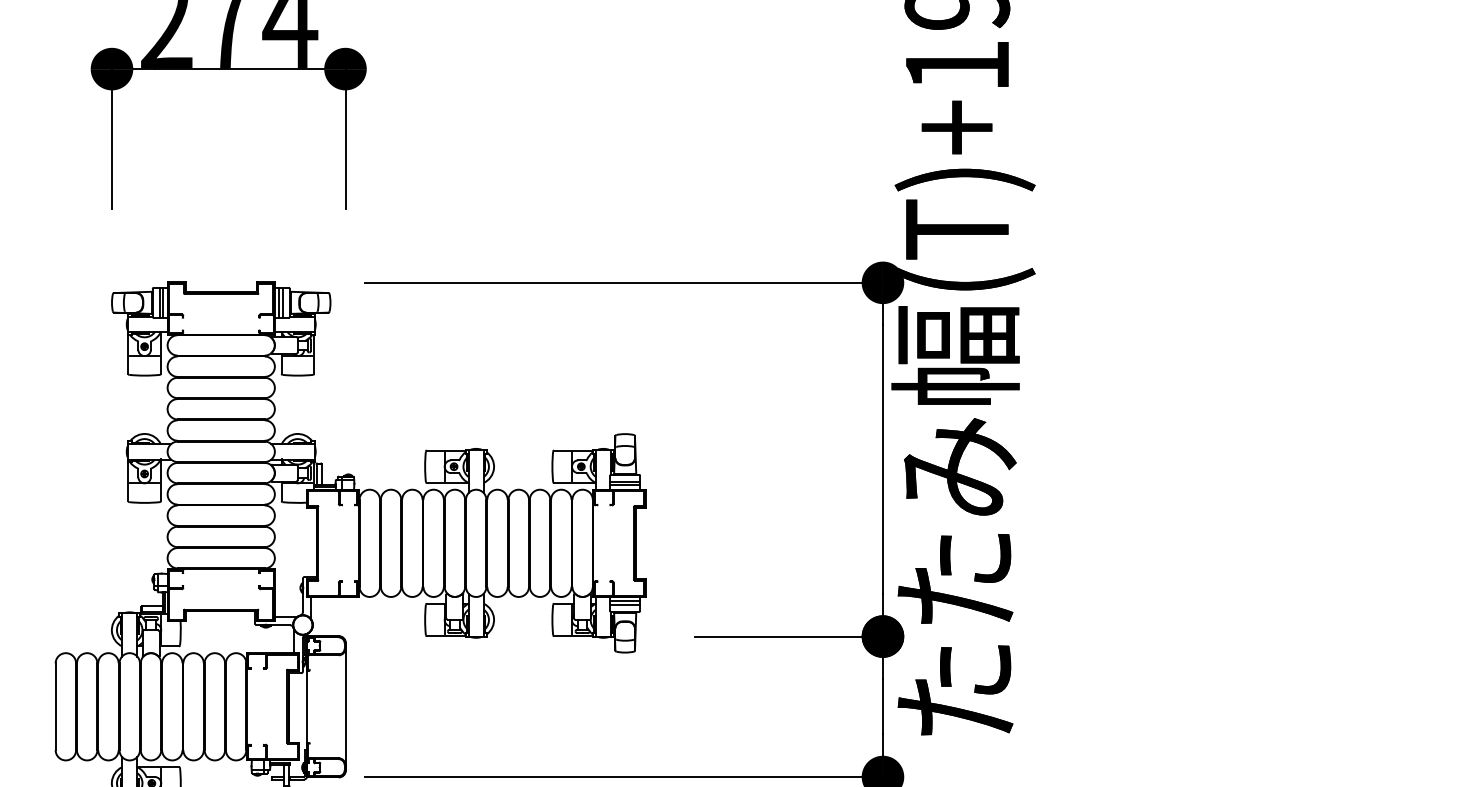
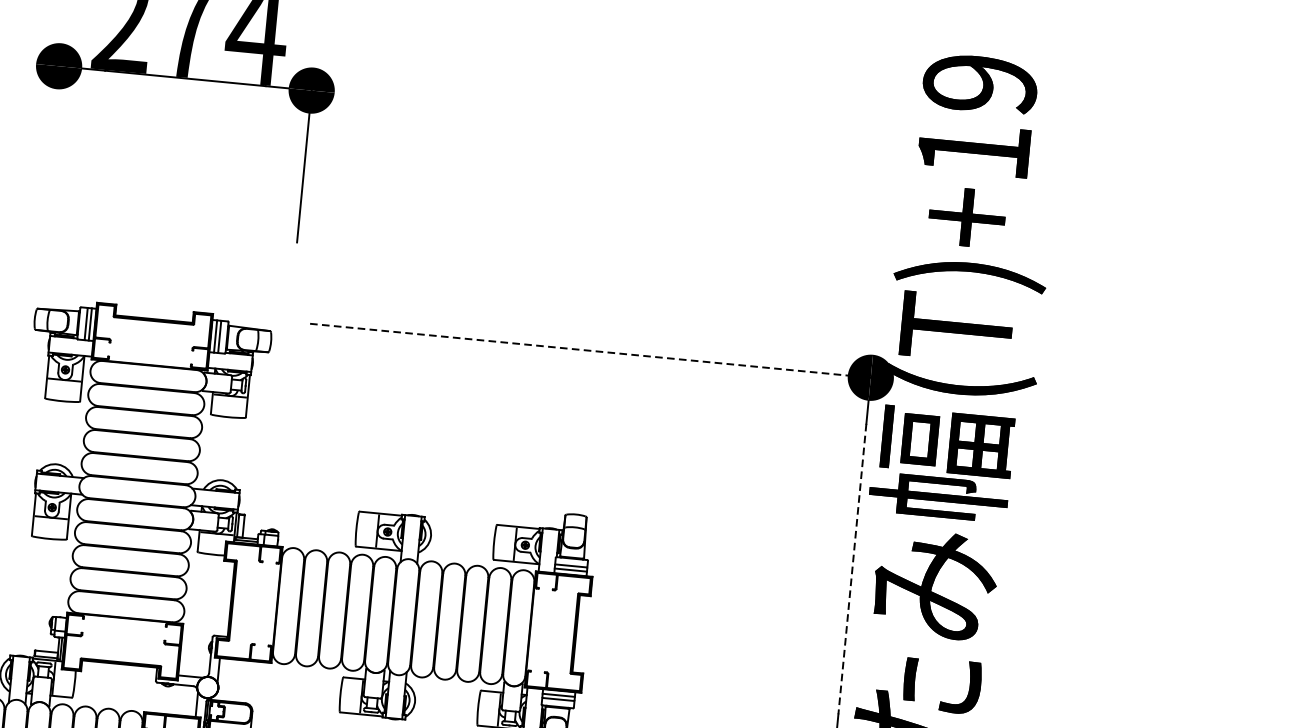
line: (111, 138) -> (51, 141), removed
line: (624, 282) -> (591, 350), solid -> dashed
line: (882, 460) -> (851, 569), solid -> dashed

